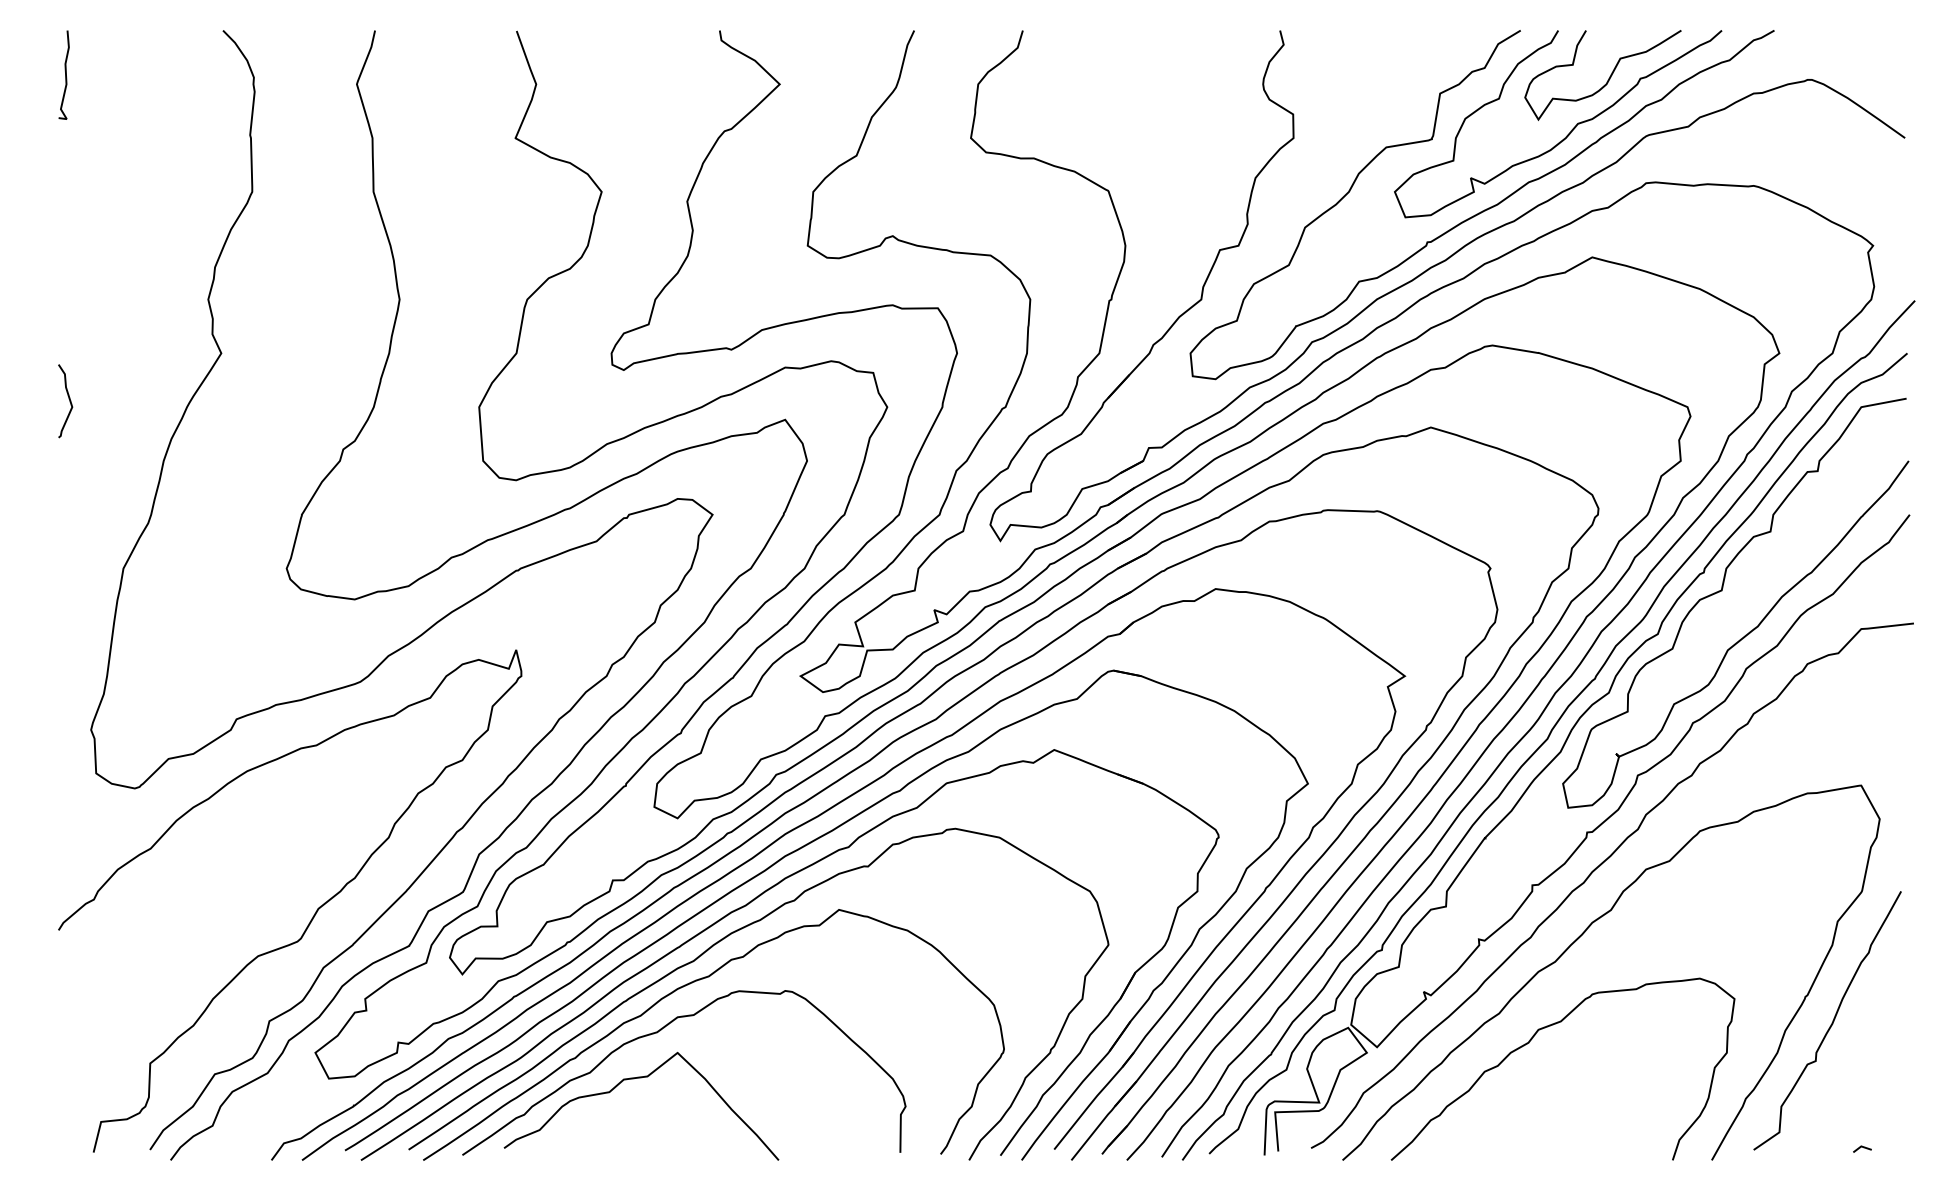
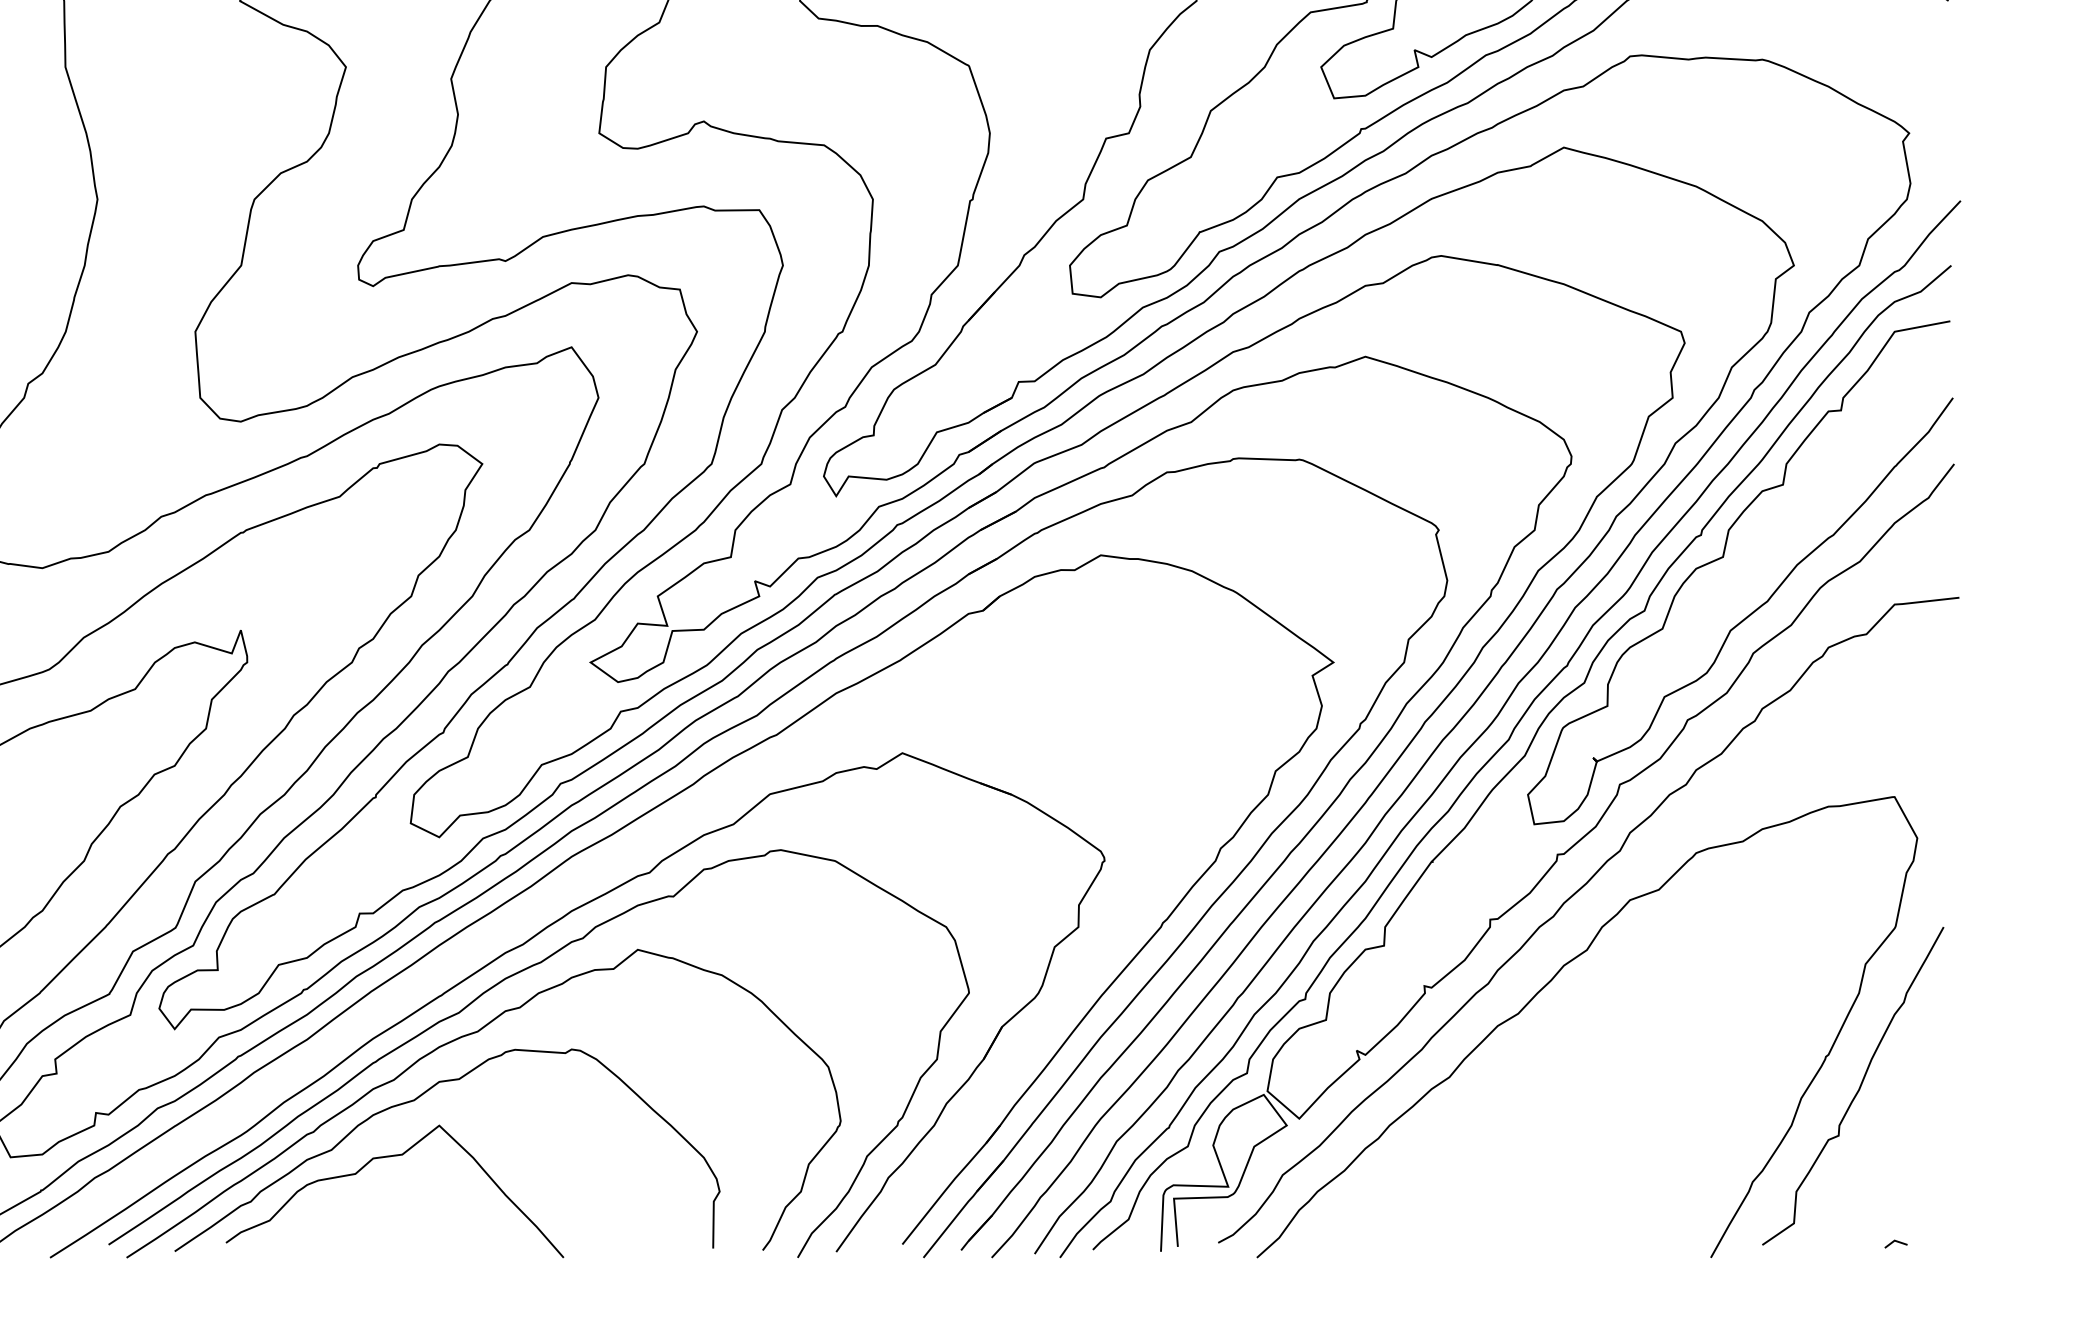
part: (789, 855) -> (576, 882), removed
curve: (1529, 1043) -> (1486, 1114), removed

